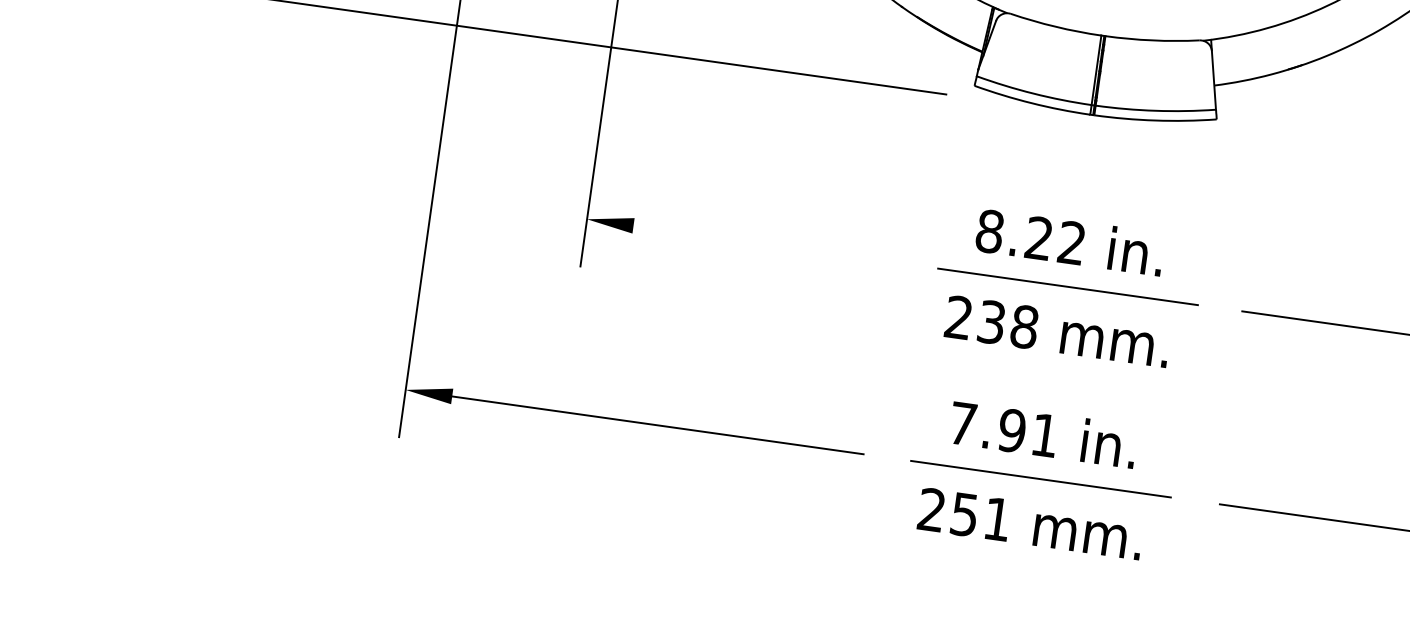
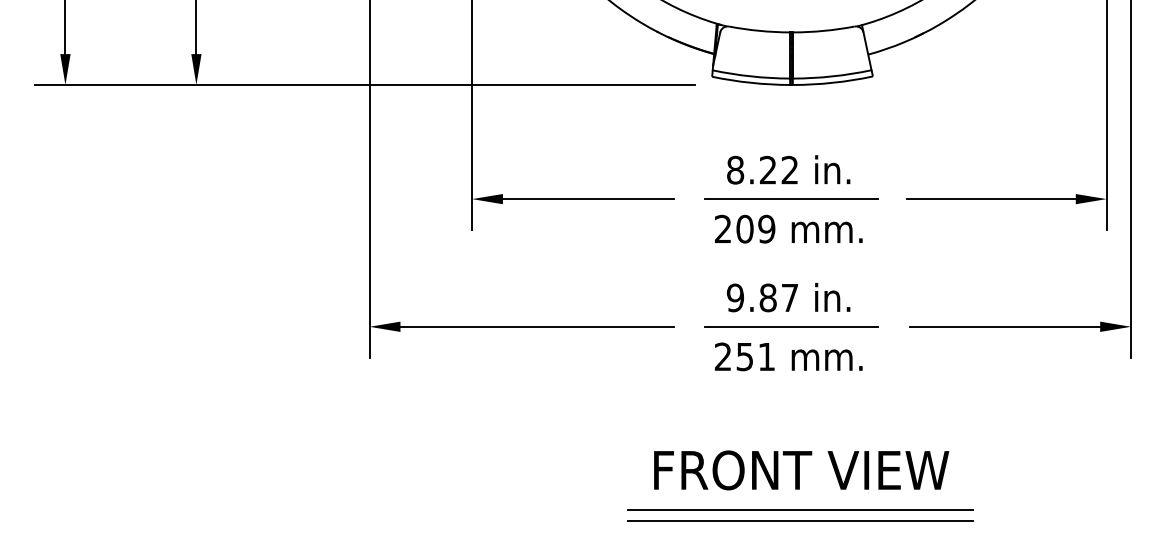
line: (762, 244) -> (588, 199), added
text: (1007, 323) -> (755, 228), 238 -> 209
text: (1002, 428) -> (761, 297), 7.91 -> 9.87

